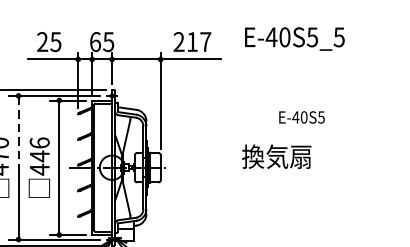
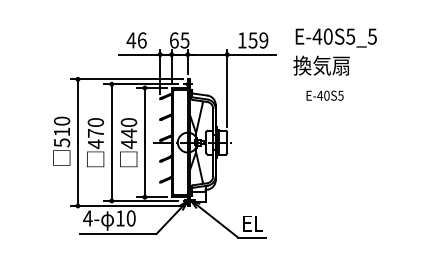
text: (48, 42) -> (136, 40), 25 -> 46
text: (191, 42) -> (252, 40), 217 -> 159
text: (301, 117) -> (324, 95), moved
line: (18, 131) -> (111, 113), dashed -> solid
text: (39, 142) -> (128, 122), 446 -> 440
text: (276, 156) -> (321, 65), moved

